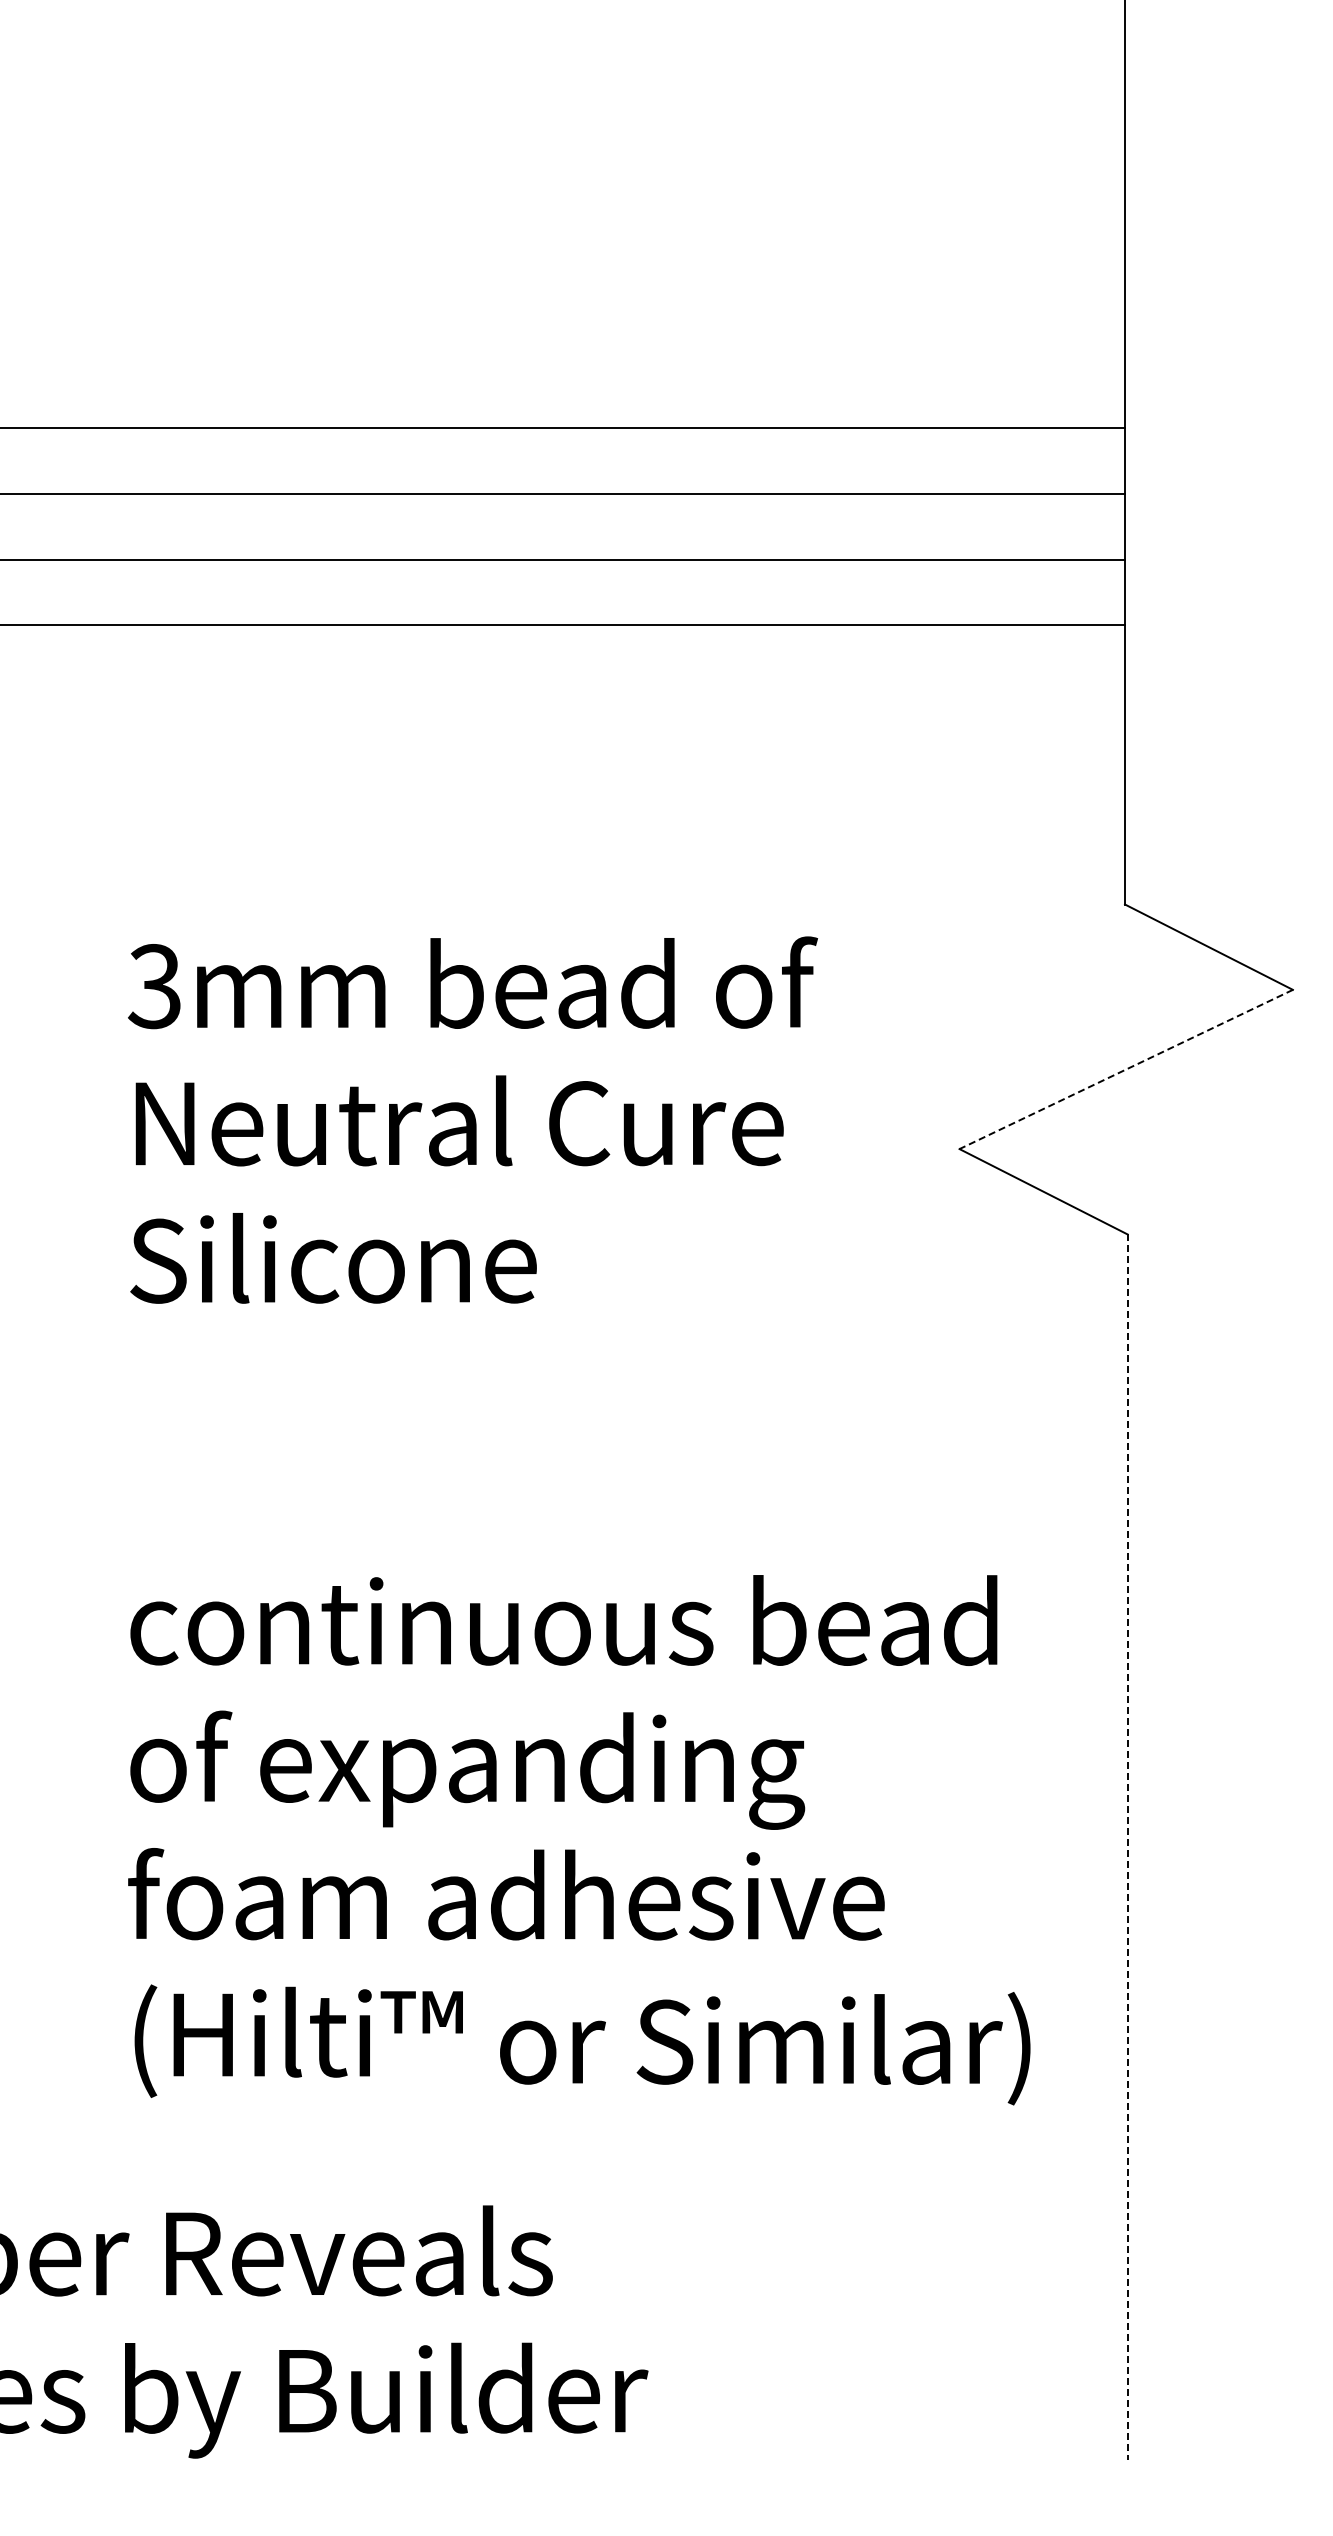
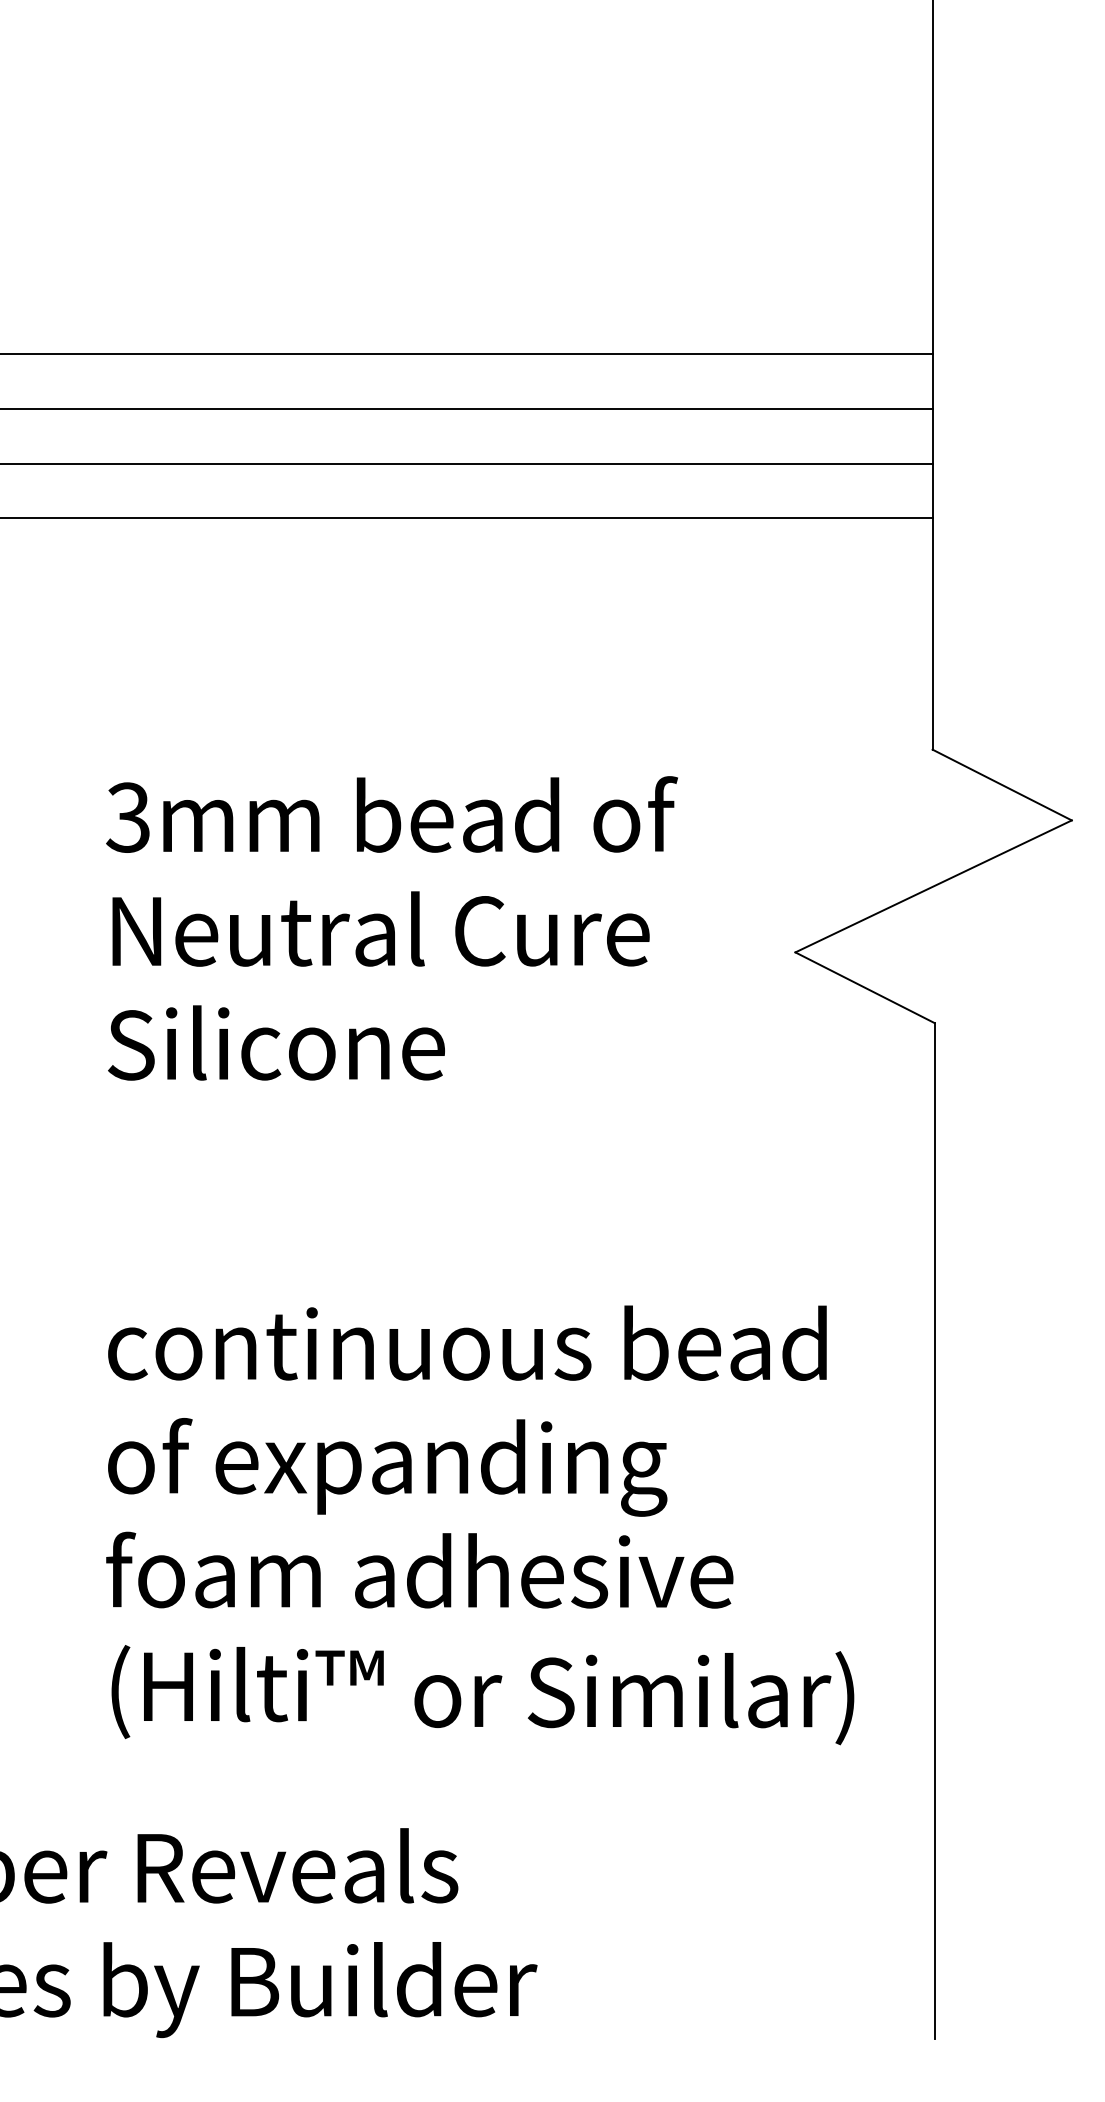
line: (1126, 1069) -> (933, 886), dashed -> solid
line: (1127, 1847) -> (934, 1531), dashed -> solid

